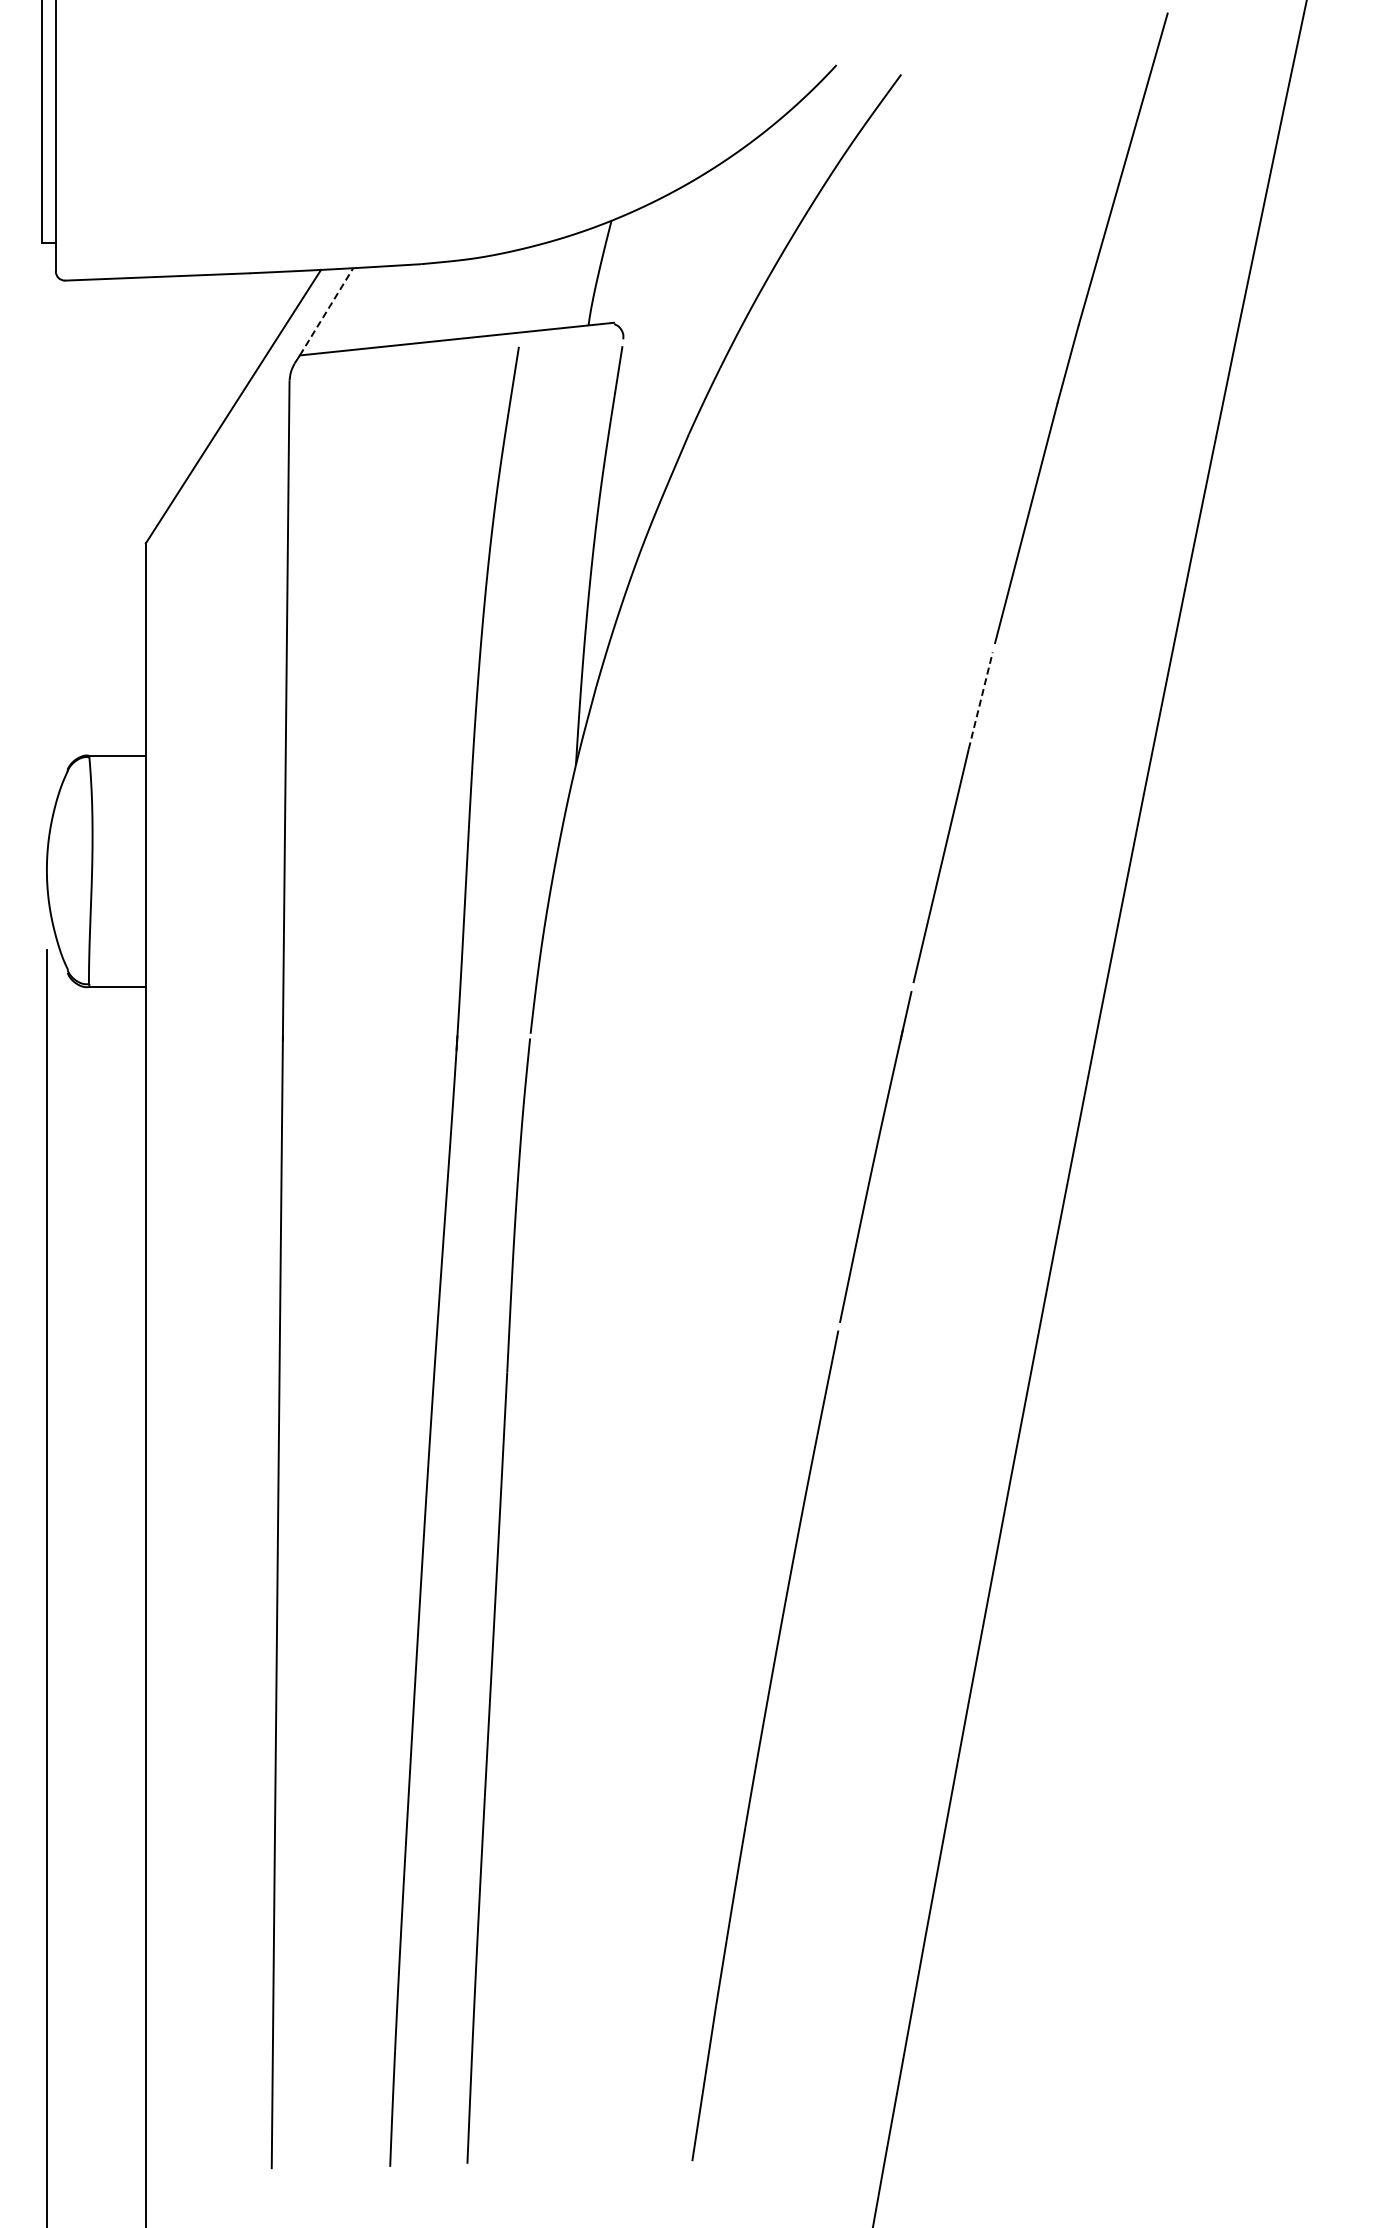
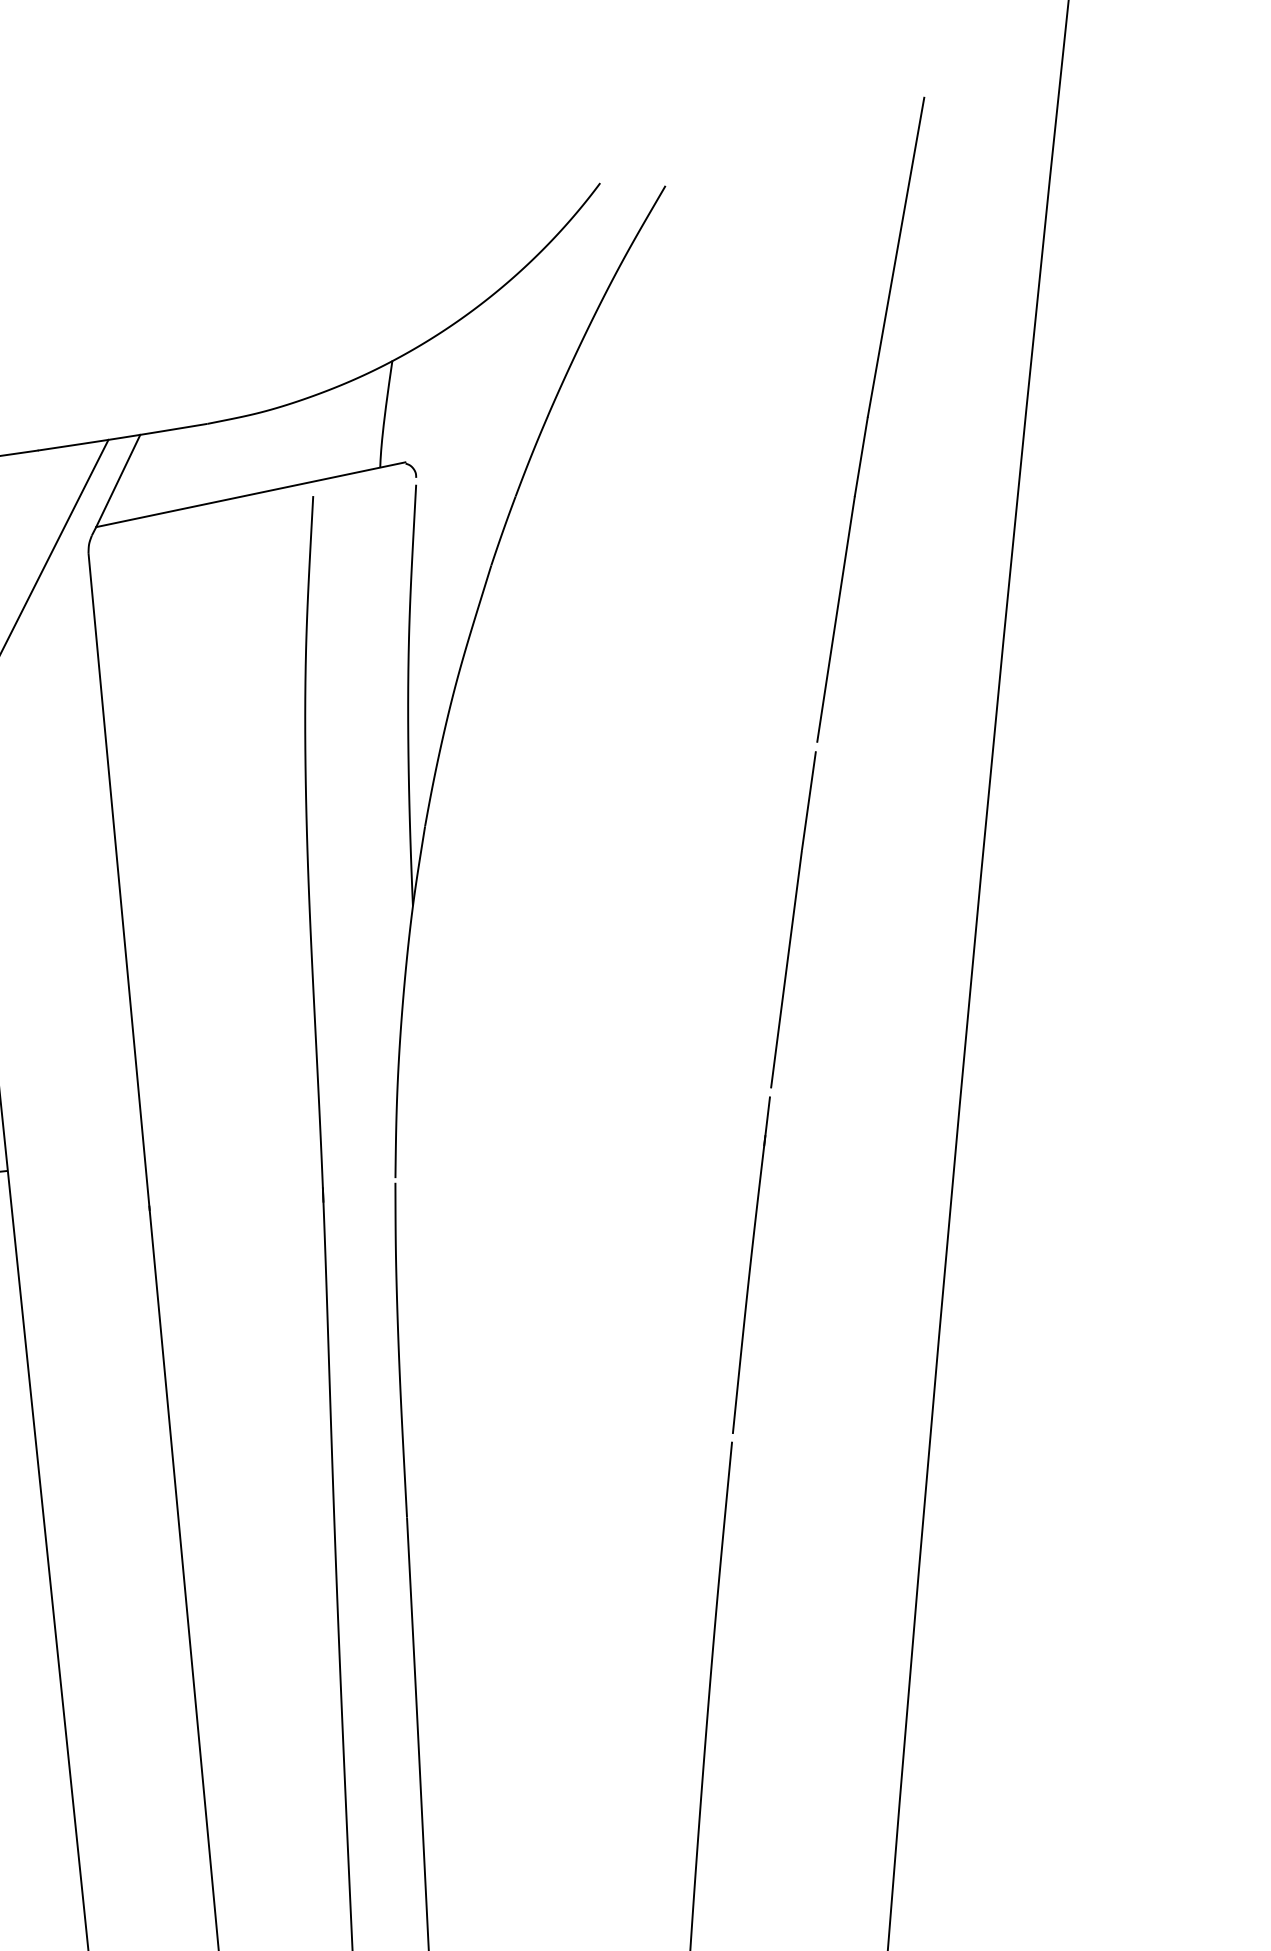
line: (326, 311) -> (118, 480), dashed -> solid
line: (980, 700) -> (808, 800), dashed -> solid

